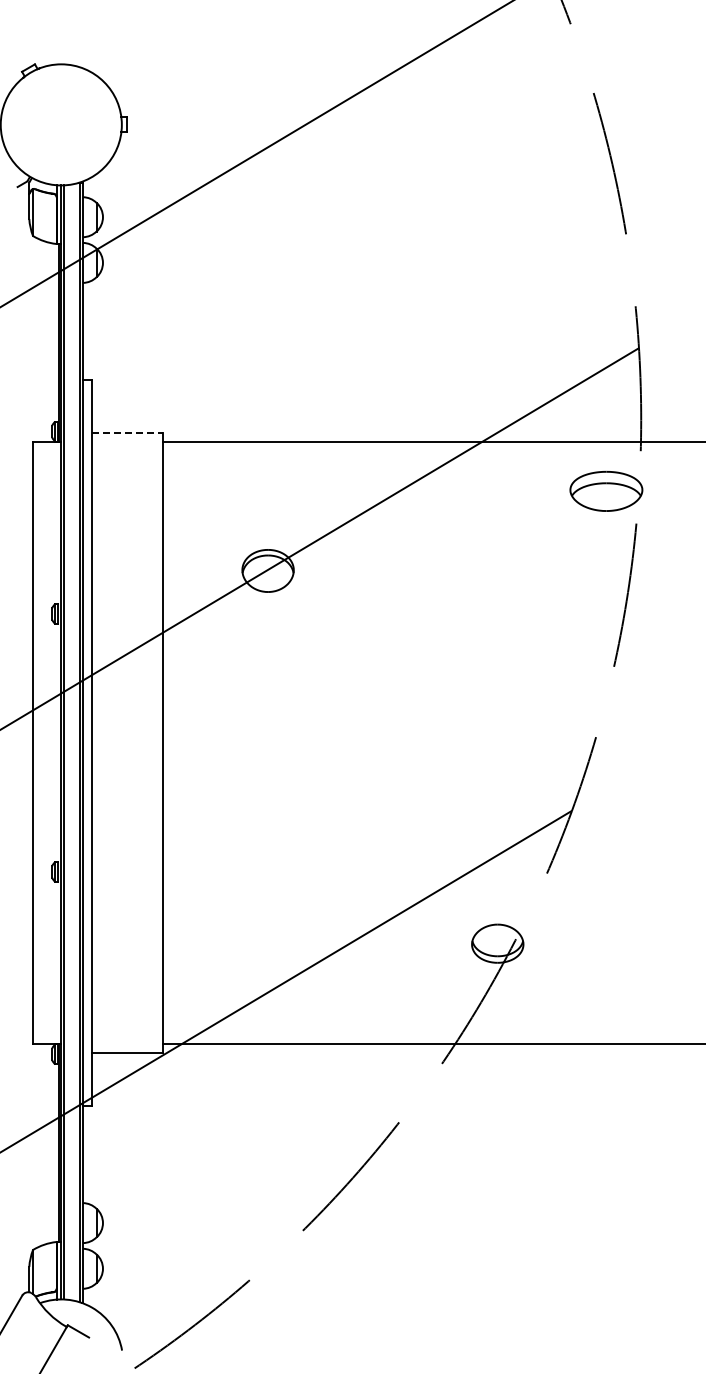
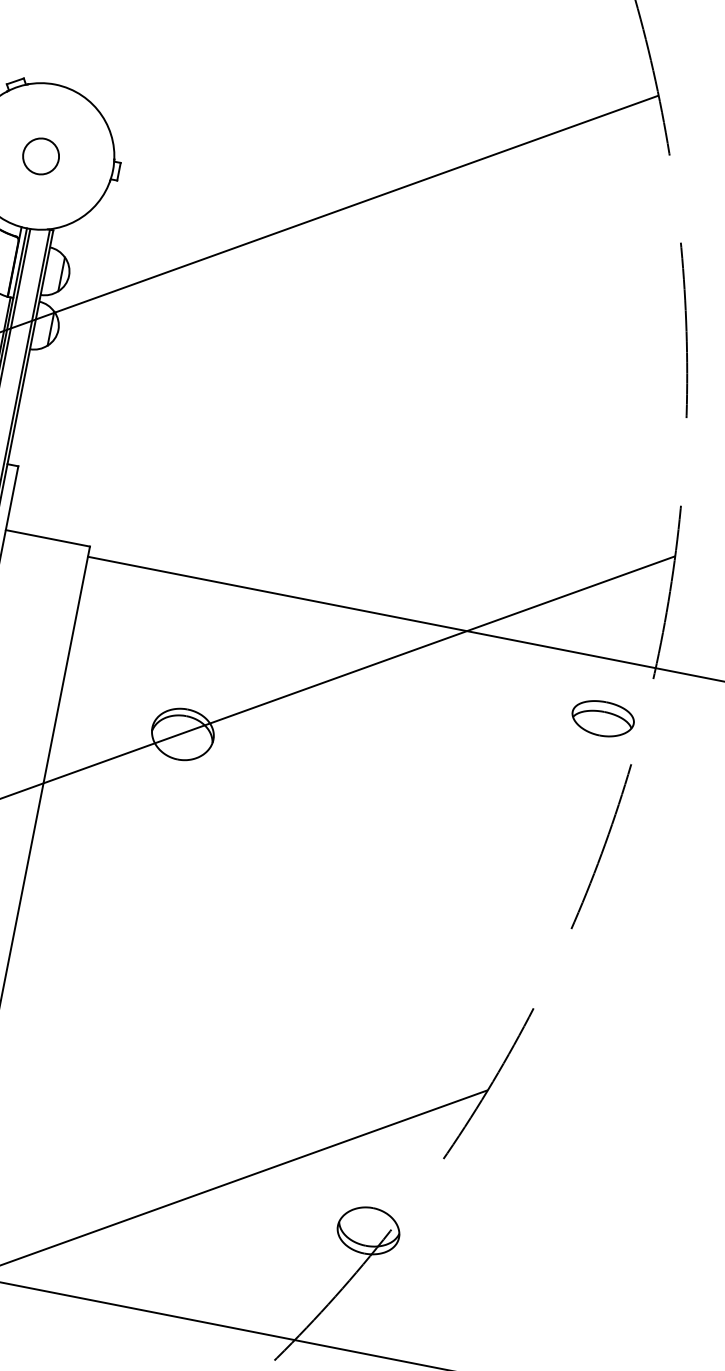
circle: (60, 124) -> (40, 155), added
line: (128, 433) -> (48, 538), dashed -> solid
part: (605, 491) -> (602, 718), size x0.71

